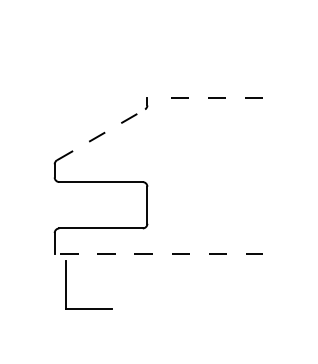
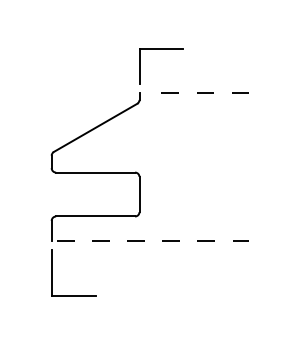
part: (170, 52) -> (161, 49), added
line: (101, 134) -> (96, 127), dashed -> solid
part: (66, 284) -> (52, 272), moved

